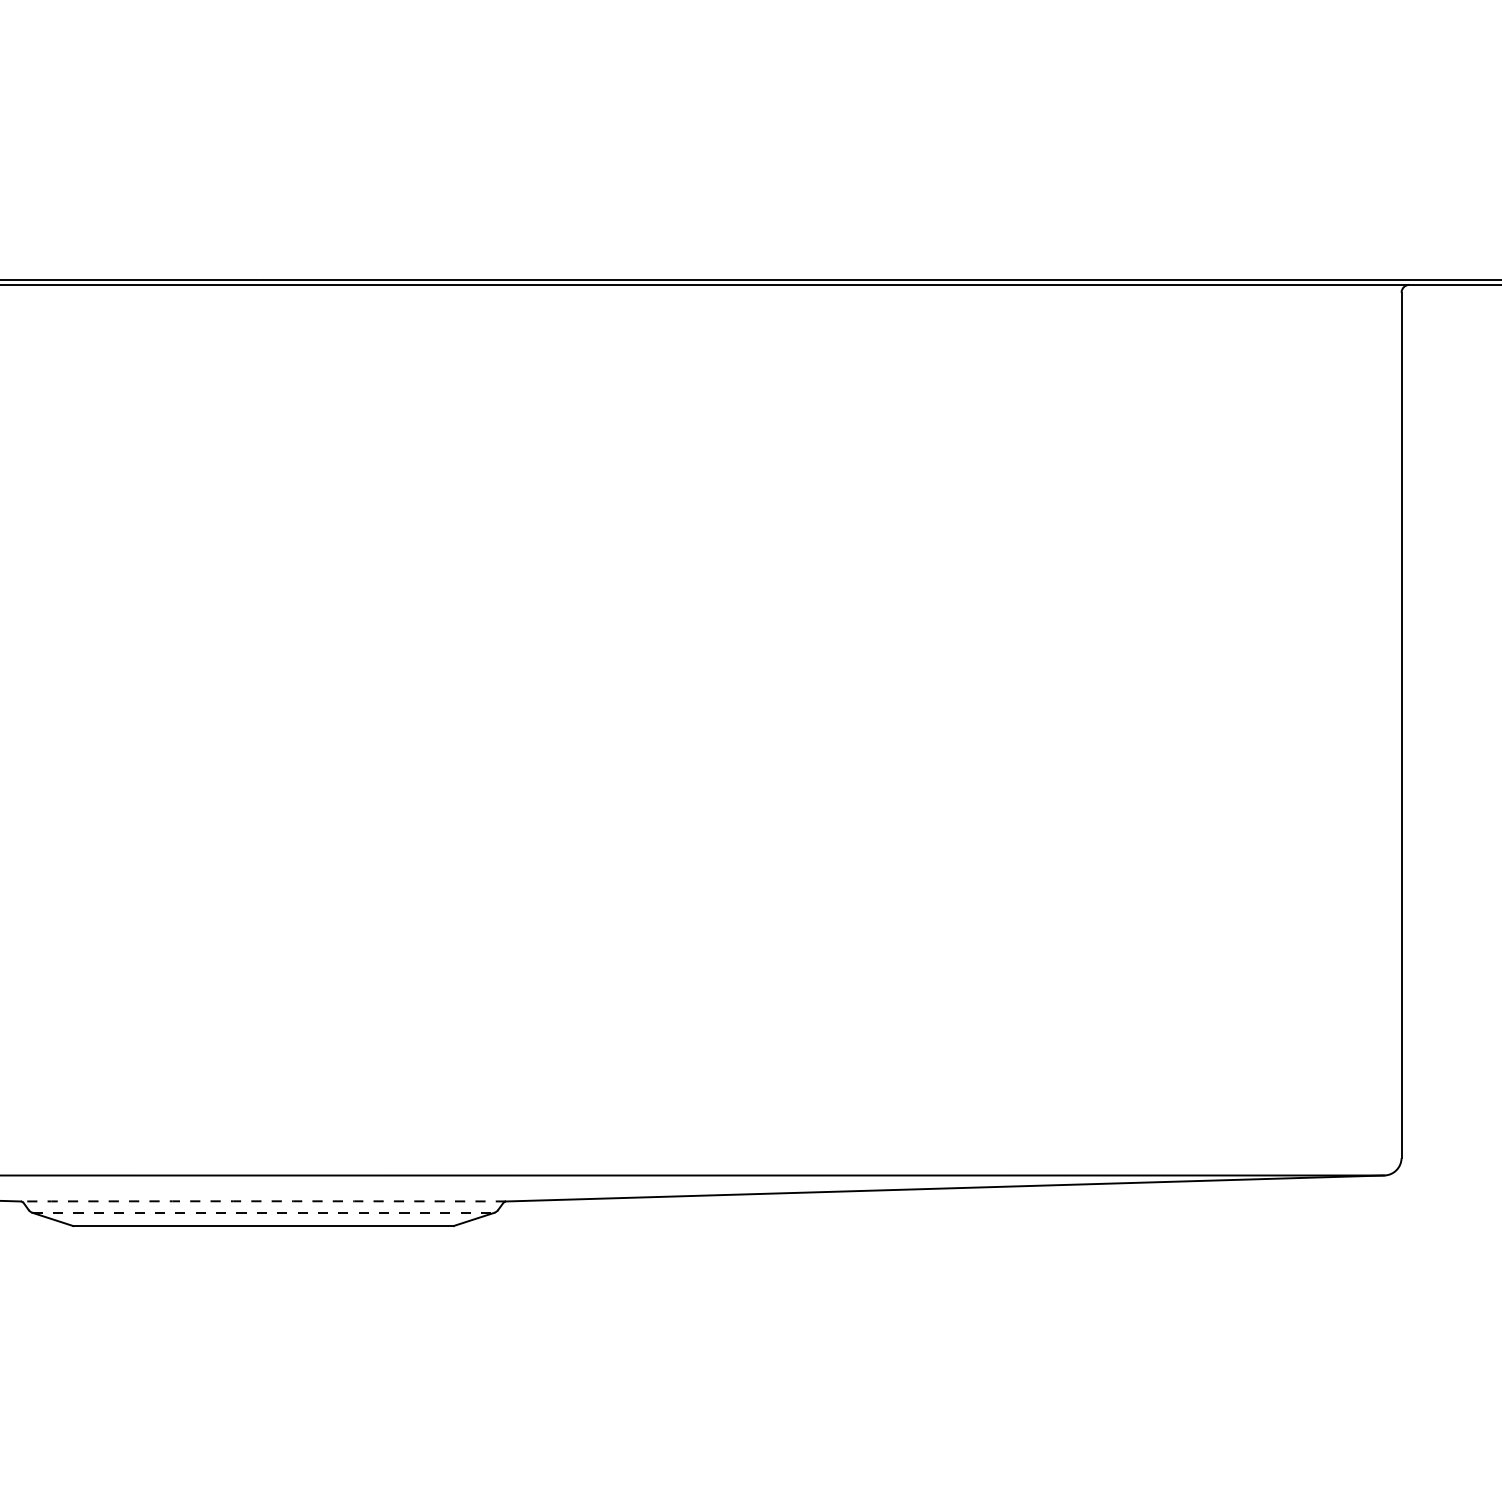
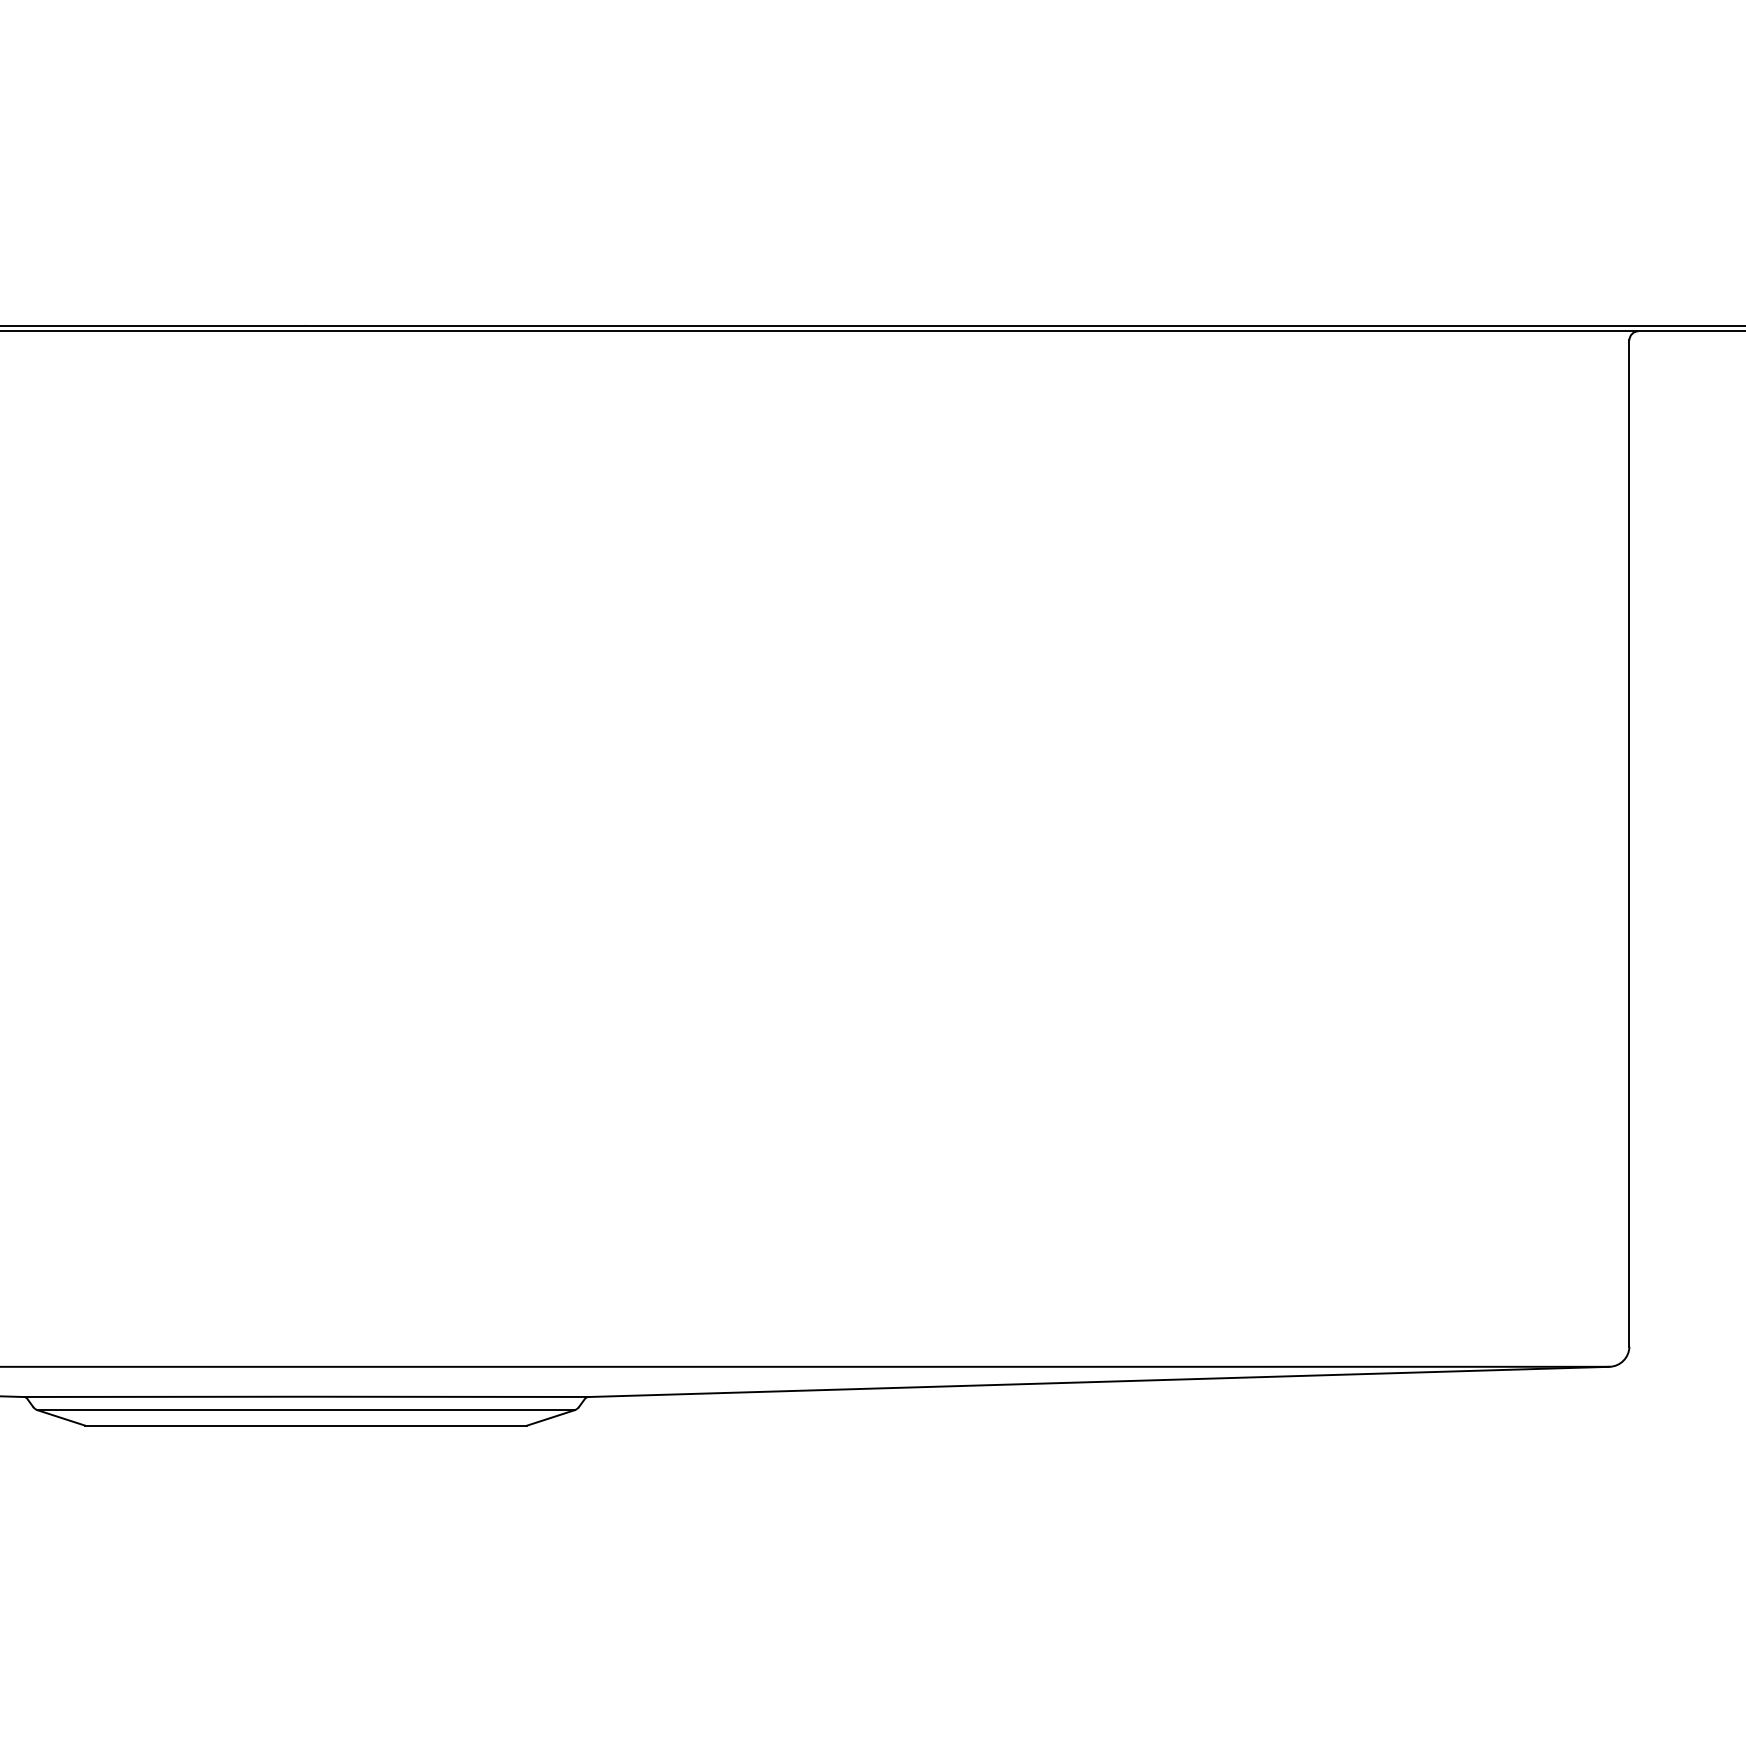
arc: (263, 1201) -> (306, 1397), dashed -> solid
line: (263, 1212) -> (306, 1409), dashed -> solid

